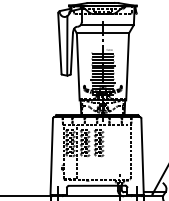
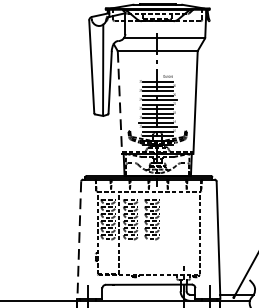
line: (78, 67) -> (120, 103), solid -> dashed
line: (51, 157) -> (78, 241), solid -> dashed

